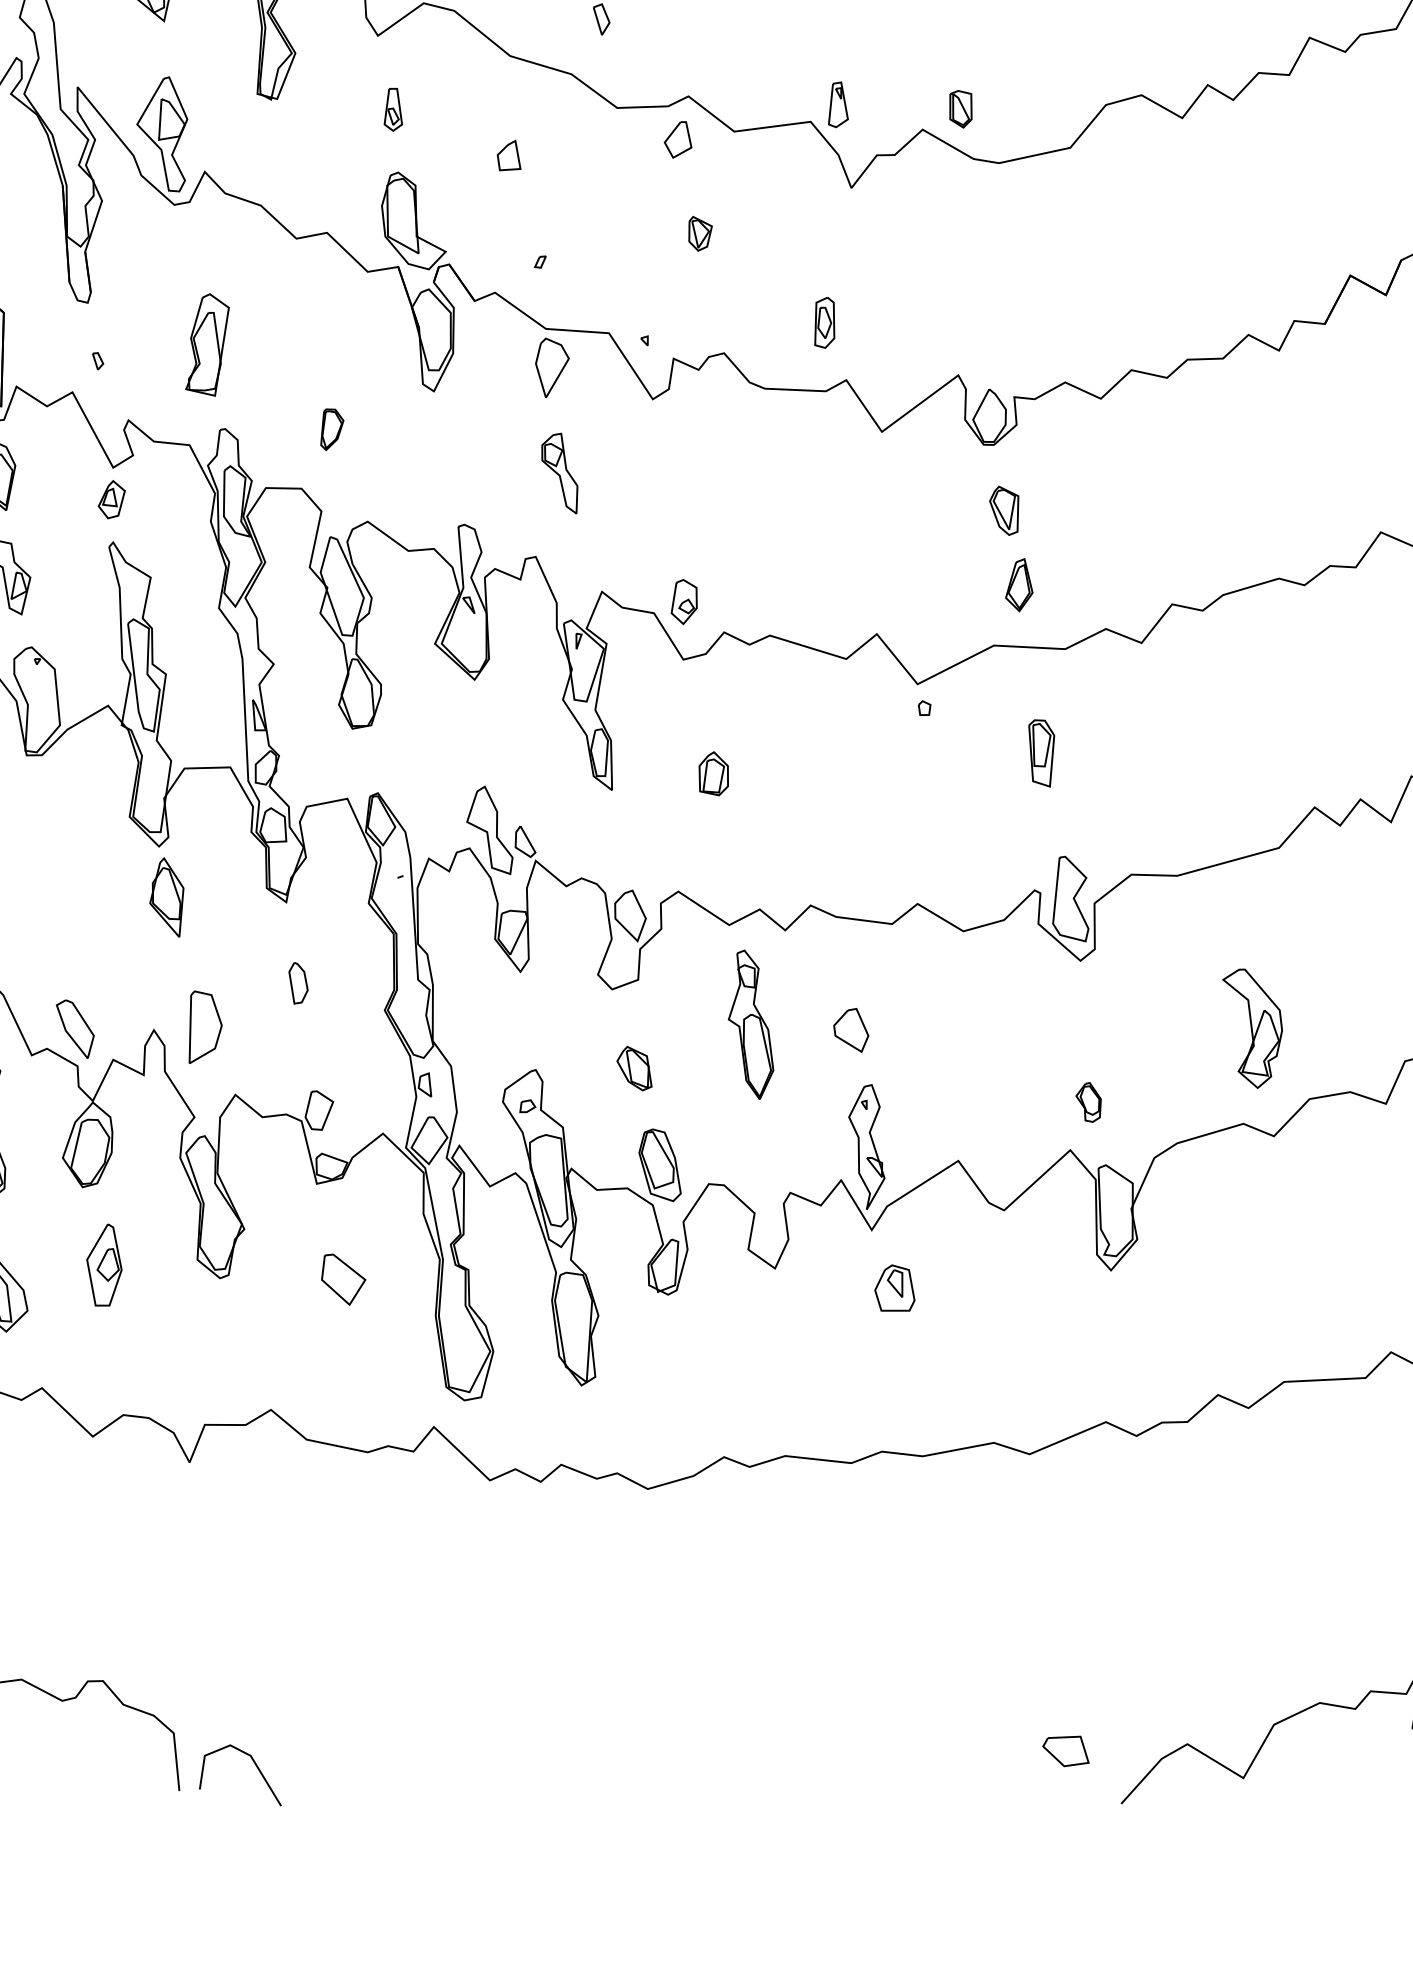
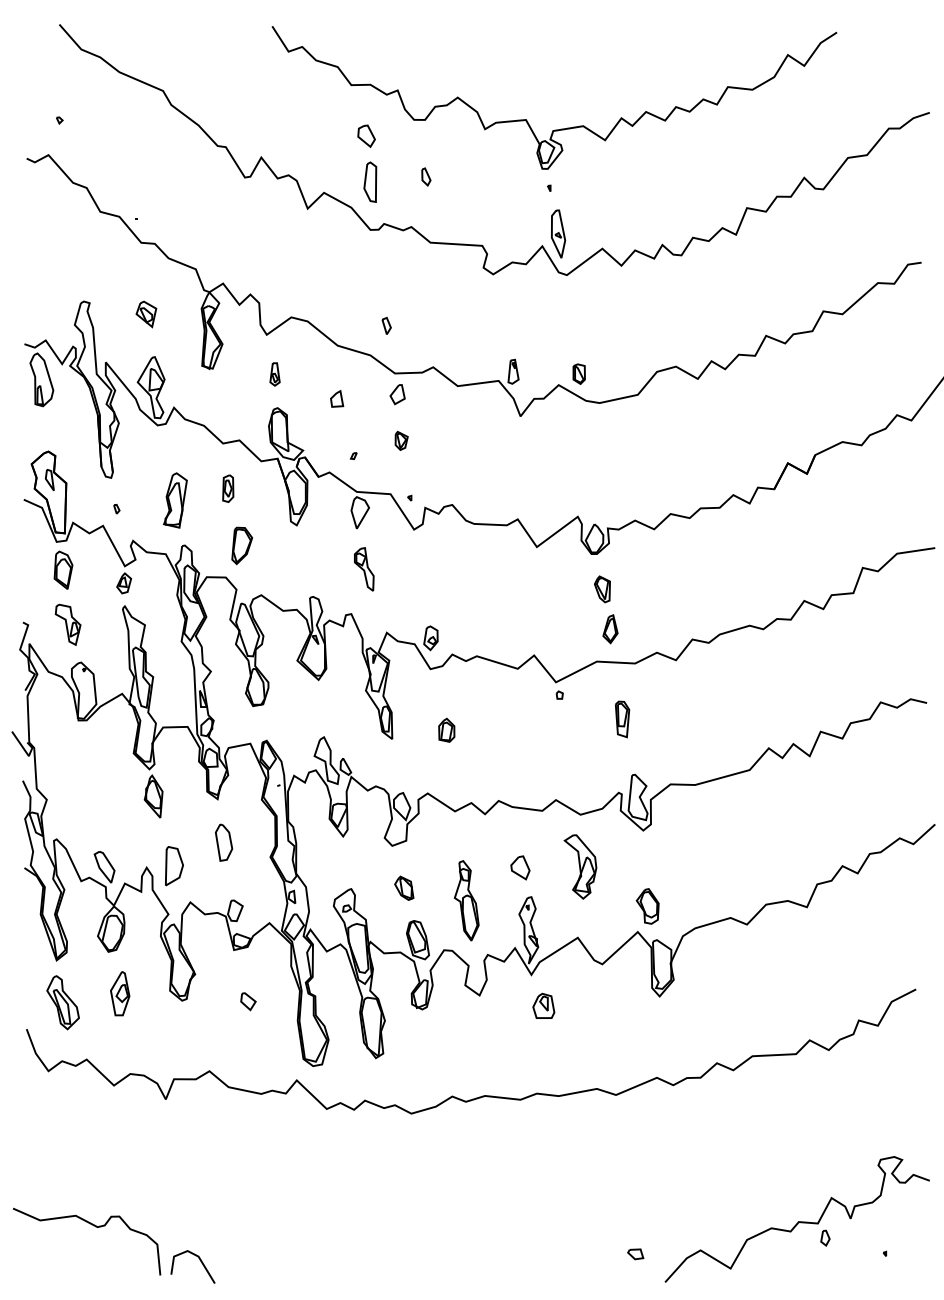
part: (677, 139) -> (397, 394), moved
part: (700, 233) -> (401, 440), moved
part: (825, 322) -> (228, 488), moved
part: (332, 428) -> (242, 545), size x1.67
part: (299, 983) -> (224, 842), size x1.67
part: (750, 1024) -> (466, 900), moved
part: (1252, 1027) -> (580, 866), moved
part: (1088, 1102) -> (647, 906), size x1.67
part: (343, 1279) -> (248, 1001), size x0.62
part: (1065, 1751) -> (635, 1254), size x0.62

